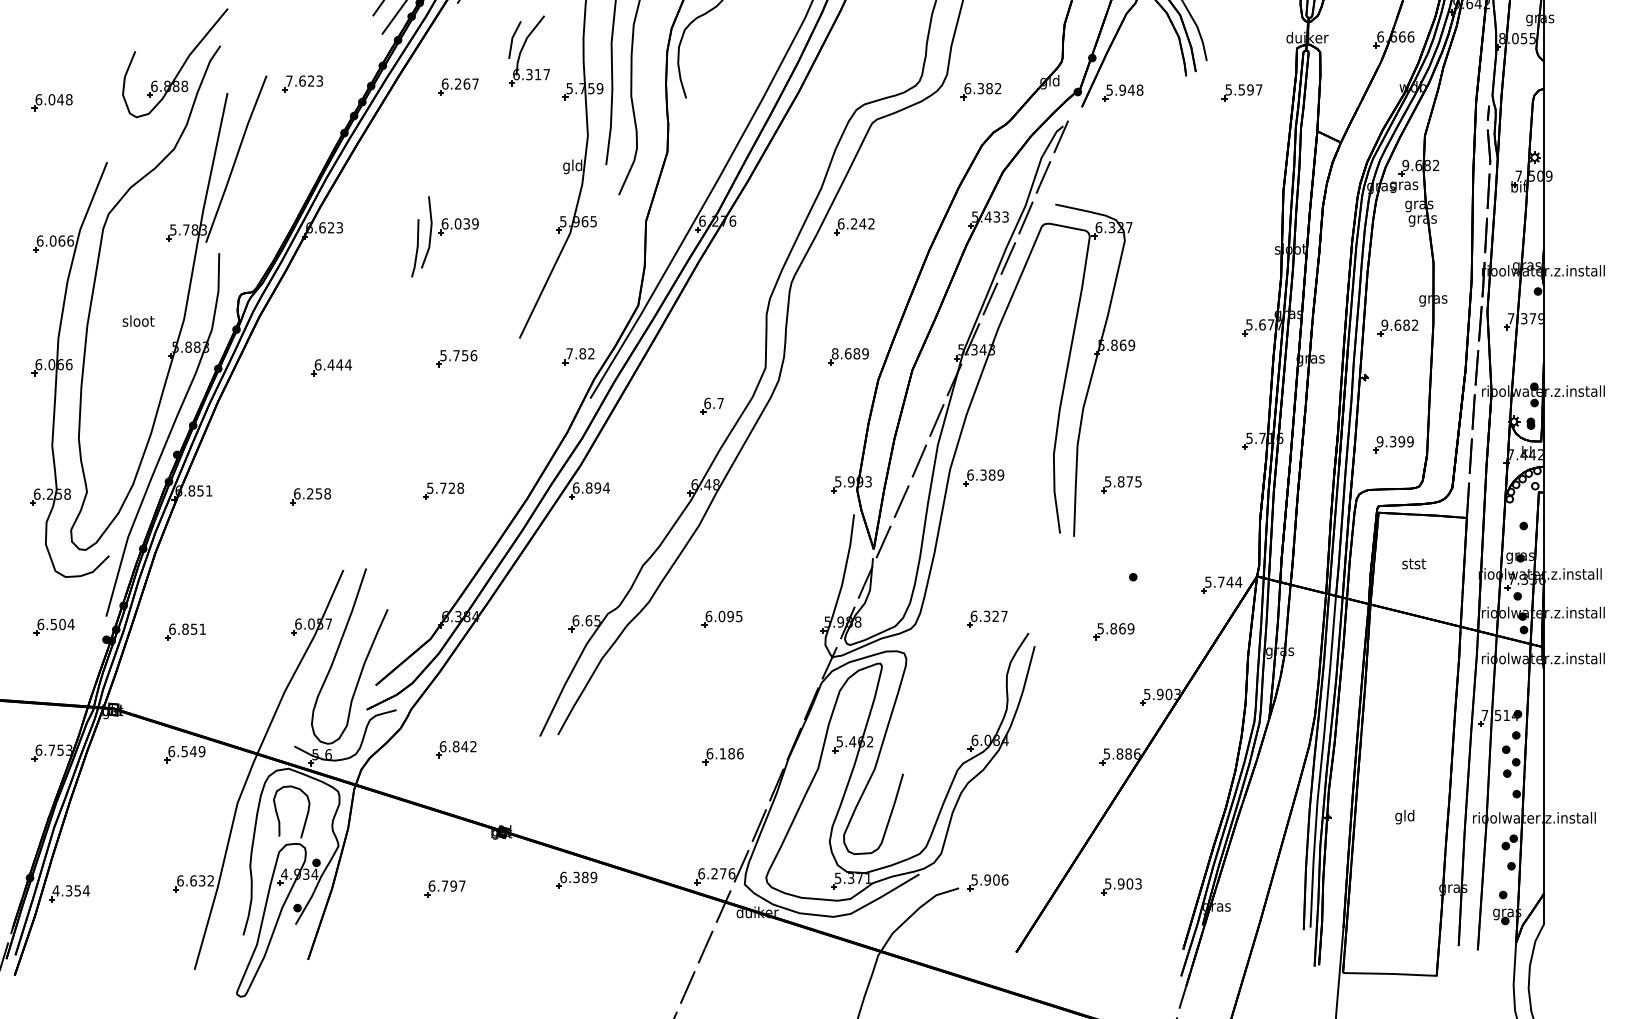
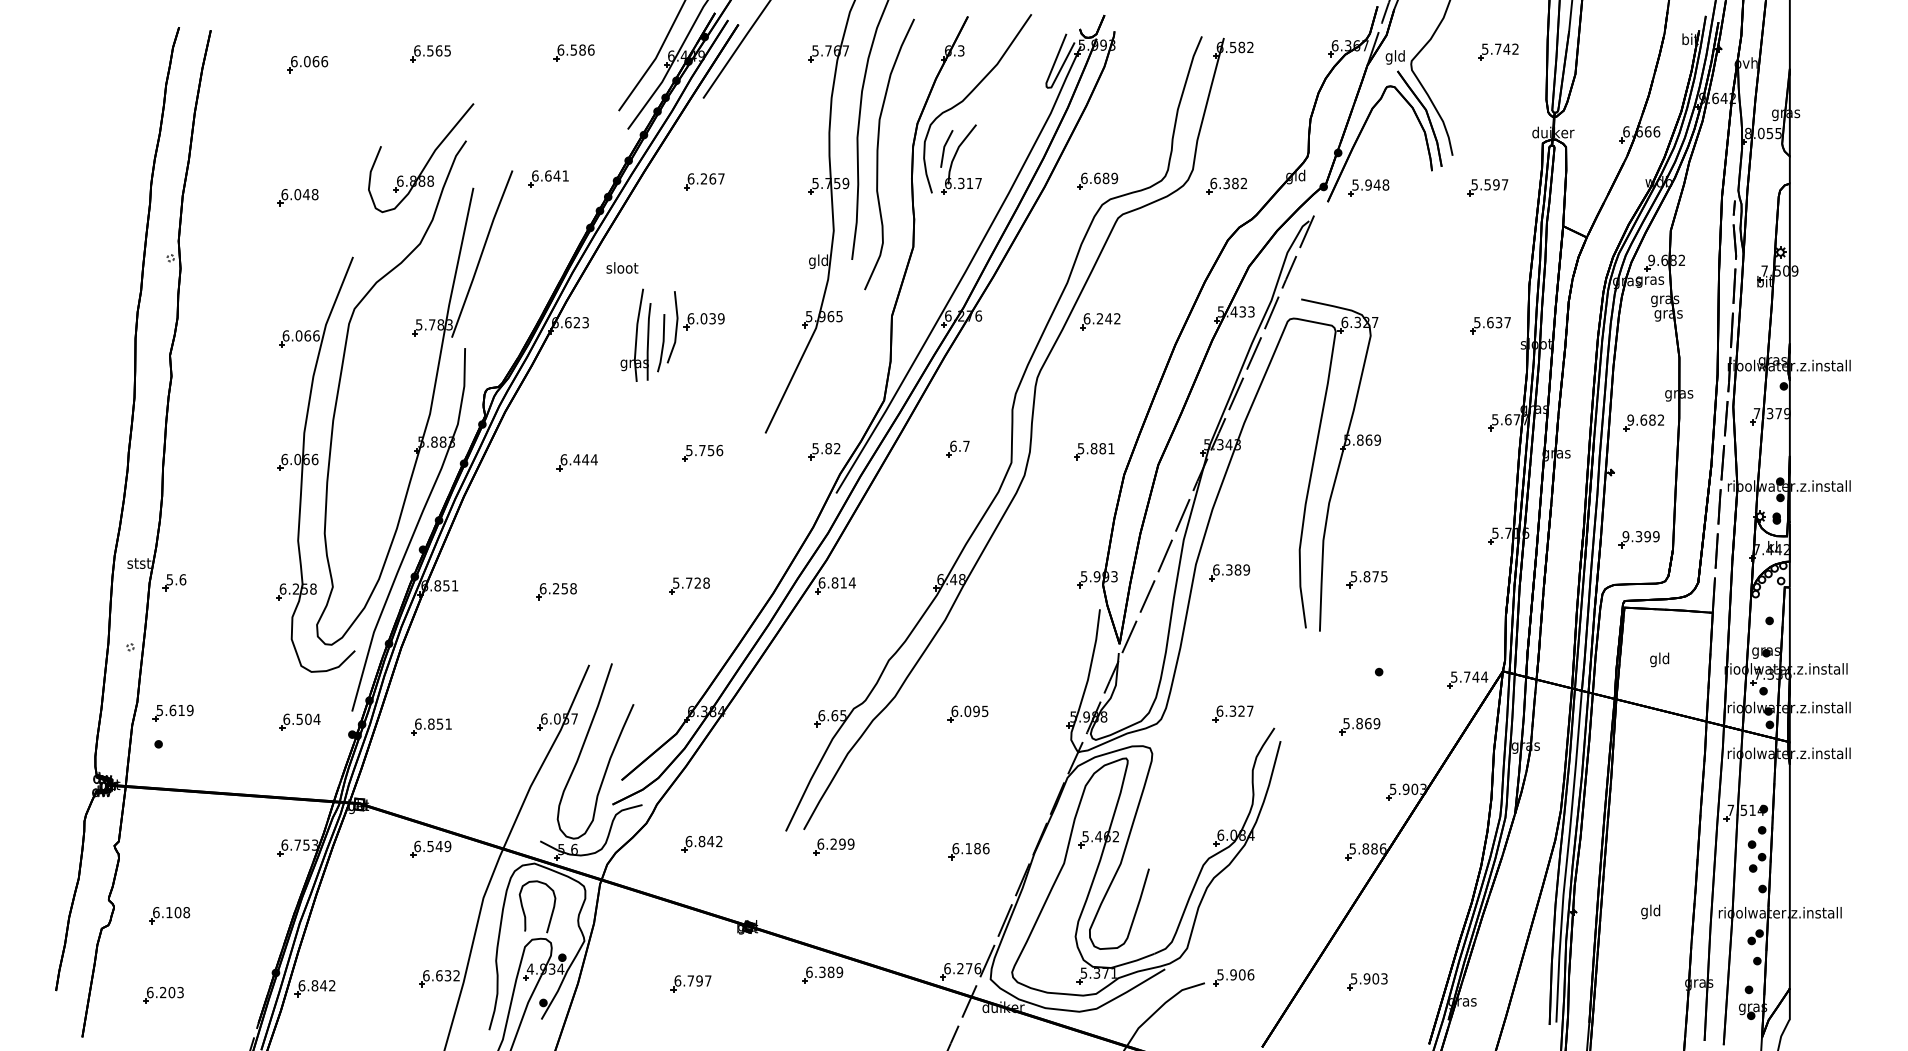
part: (528, 50) -> (960, 159), moved
text: (304, 80) -> (550, 175), 7.623 -> 6.641
part: (851, 85) -> (1097, 180), added
part: (1244, 230) -> (1490, 325), added
part: (389, 239) -> (635, 334), added
text: (138, 320) -> (622, 267), moved
text: (569, 353) -> (815, 448), 7.82 -> 5.82
text: (849, 353) -> (1095, 448), 8.689 -> 5.881
part: (711, 405) -> (957, 448), moved
text: (597, 487) -> (843, 582), 6.894 -> 6.814
text: (1413, 564) -> (1659, 659), stst -> gld
part: (587, 751) -> (833, 846), added
text: (70, 890) -> (316, 985), 4.354 -> 6.842

